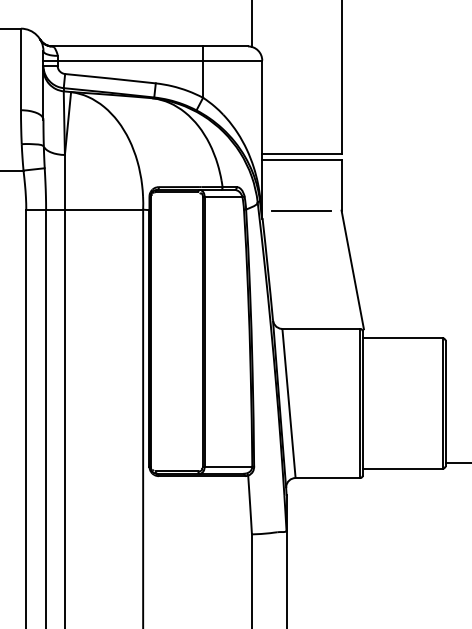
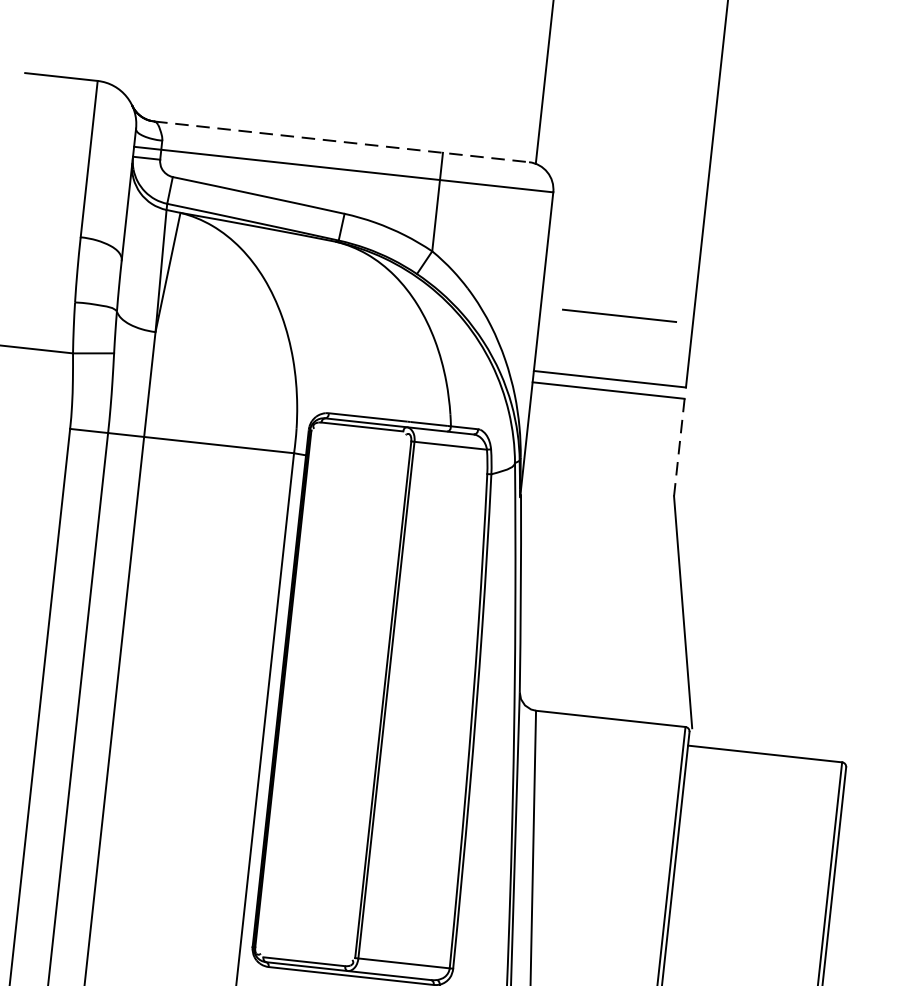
line: (150, 46) -> (342, 142), solid -> dashed
line: (341, 185) -> (679, 448), solid -> dashed
line: (301, 210) -> (619, 315), moved

